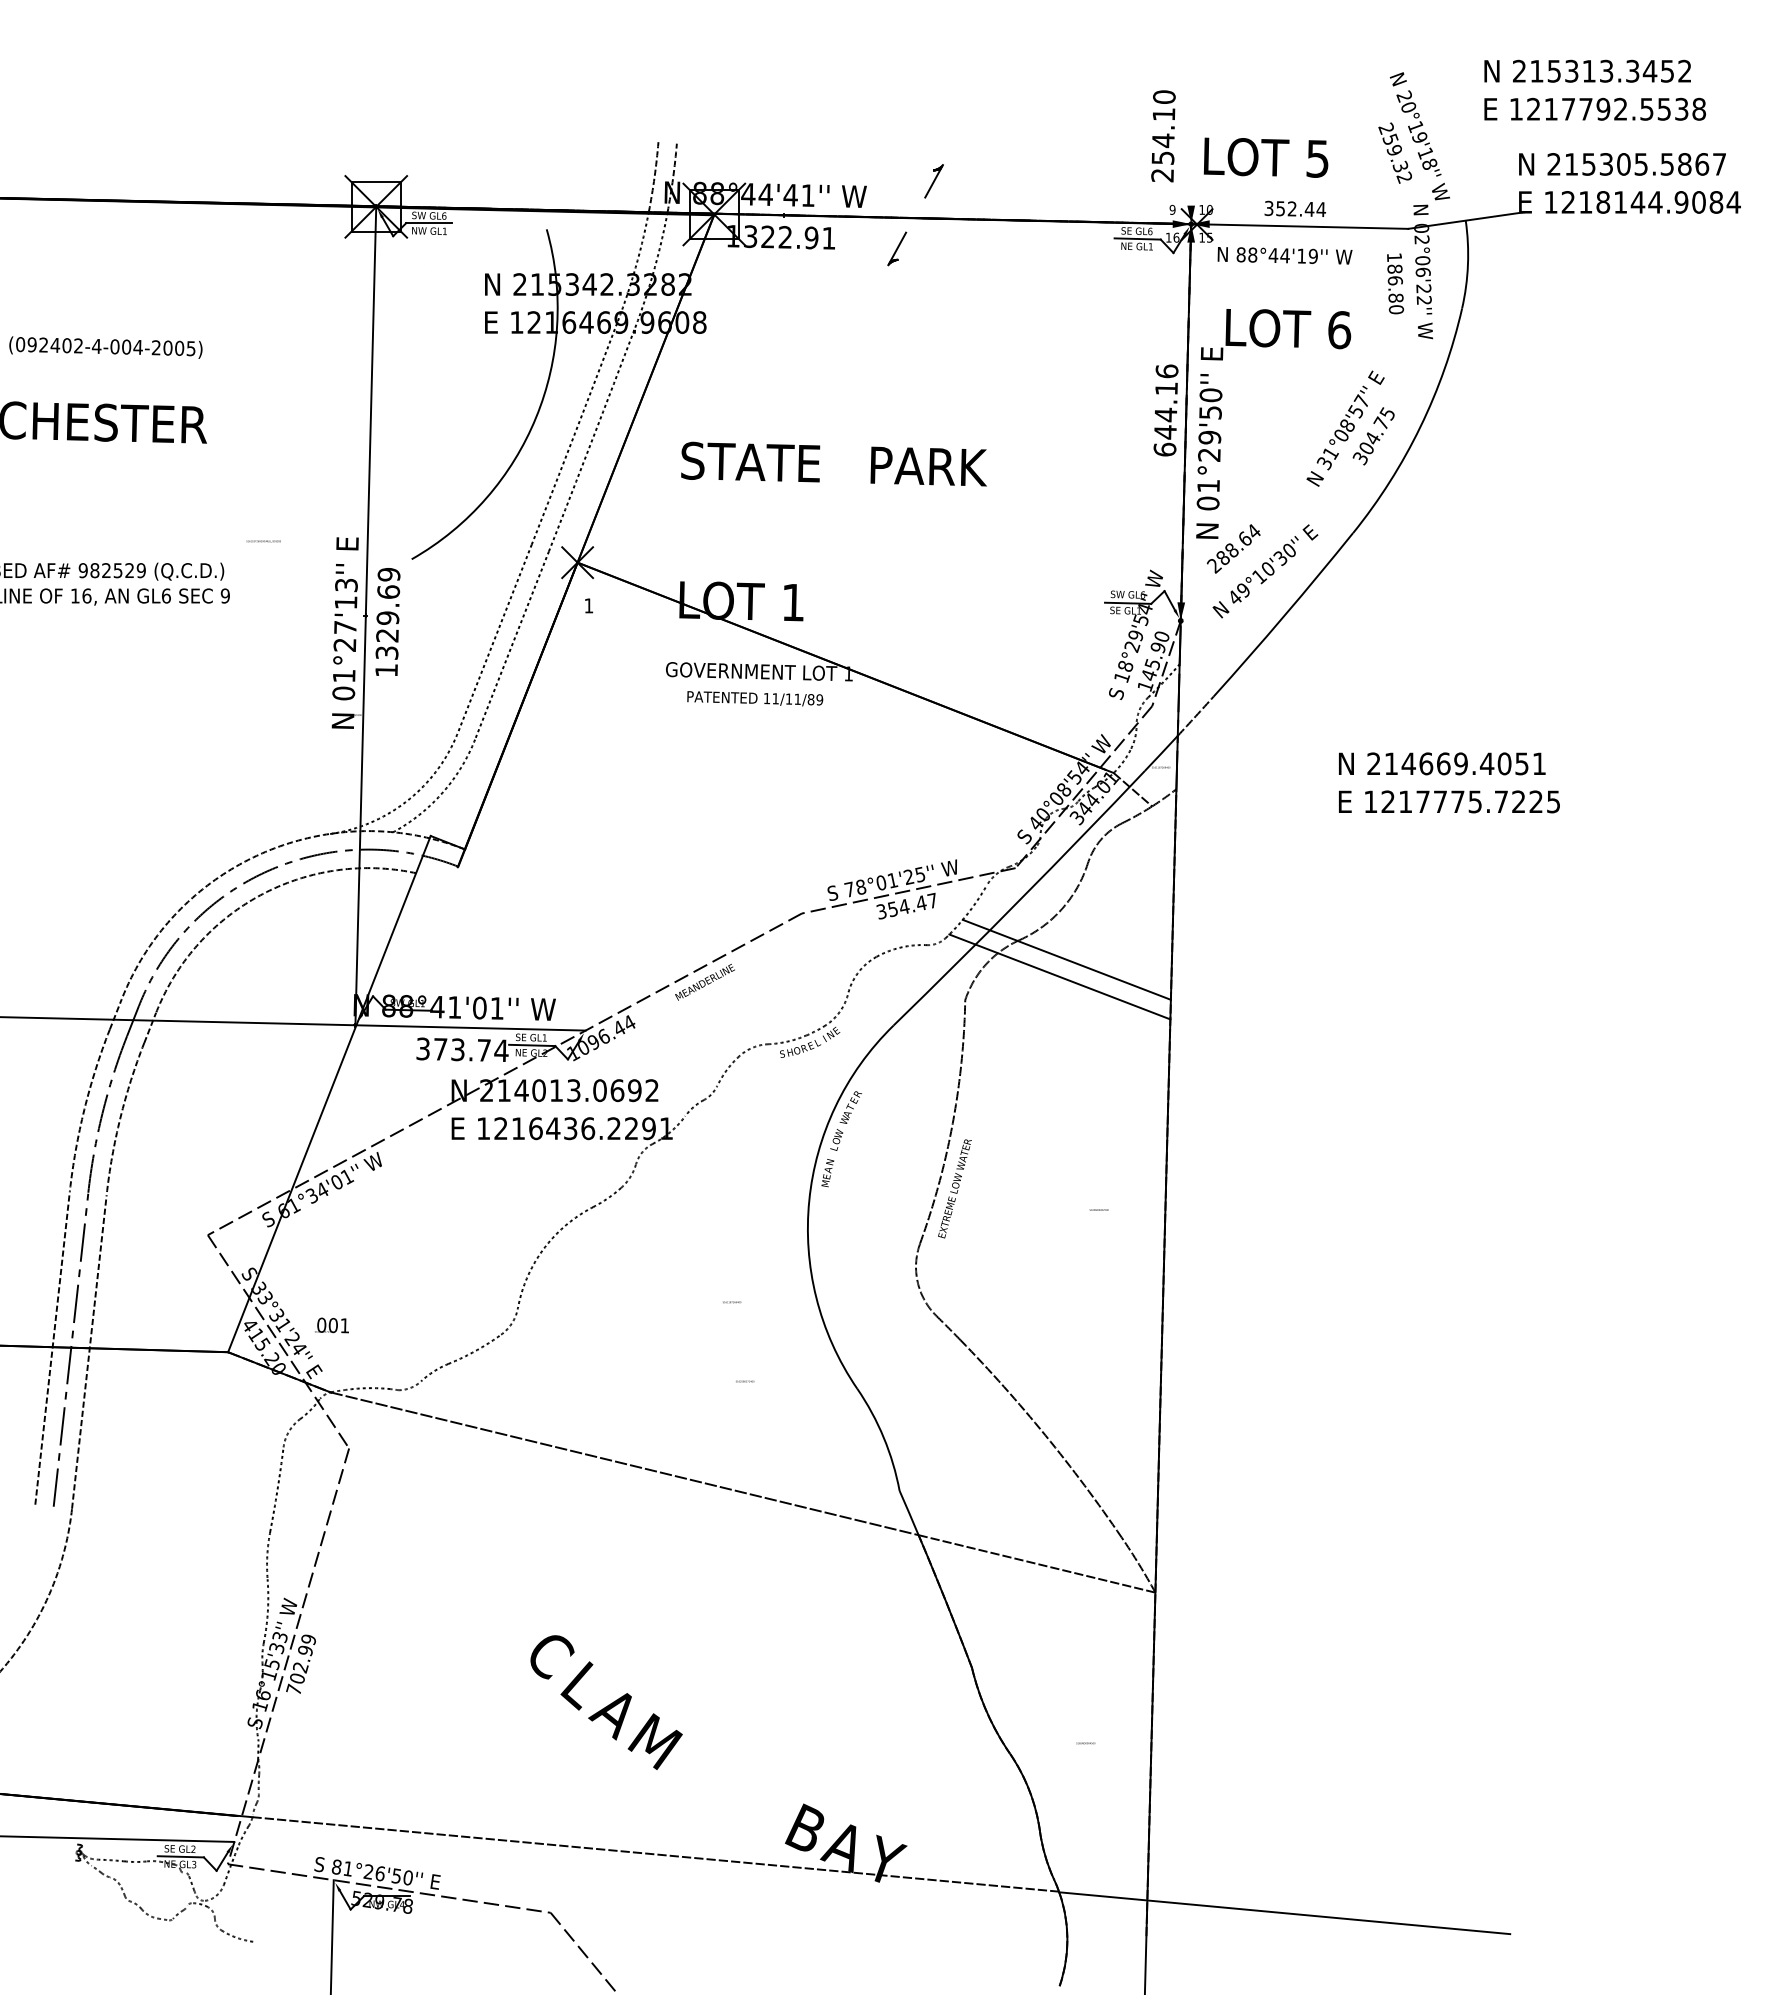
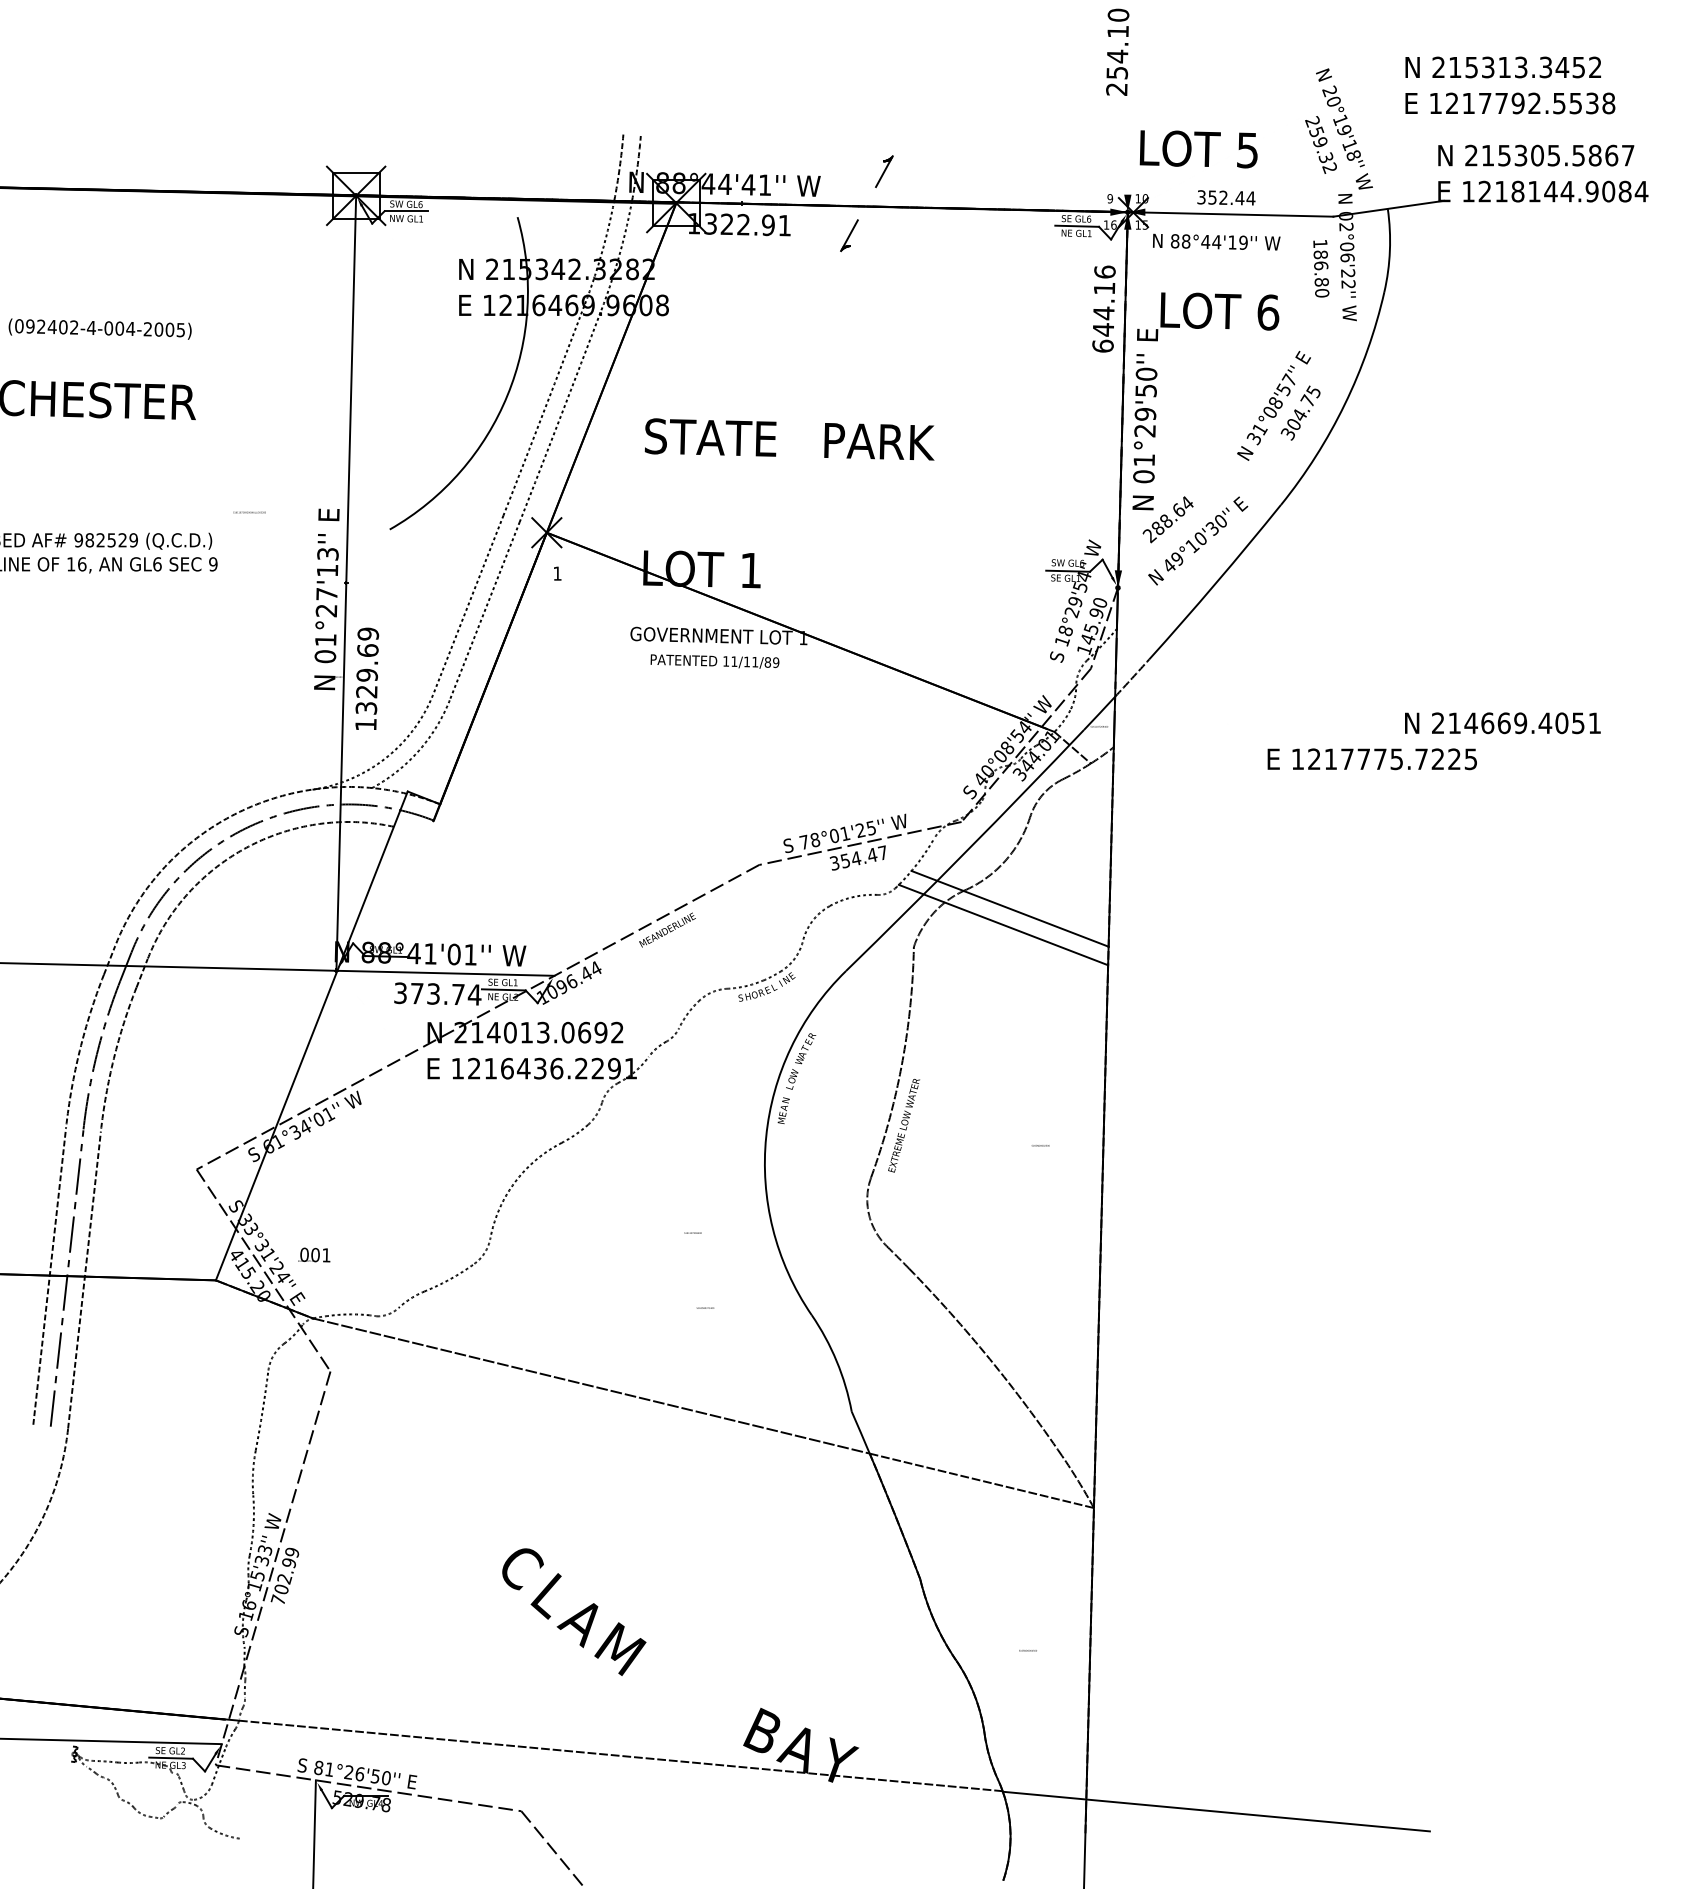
text: (1163, 136) -> (1117, 52), moved
text: (1165, 410) -> (1103, 309), moved
text: (387, 621) -> (366, 678), moved
text: (1442, 763) -> (1503, 722), moved

